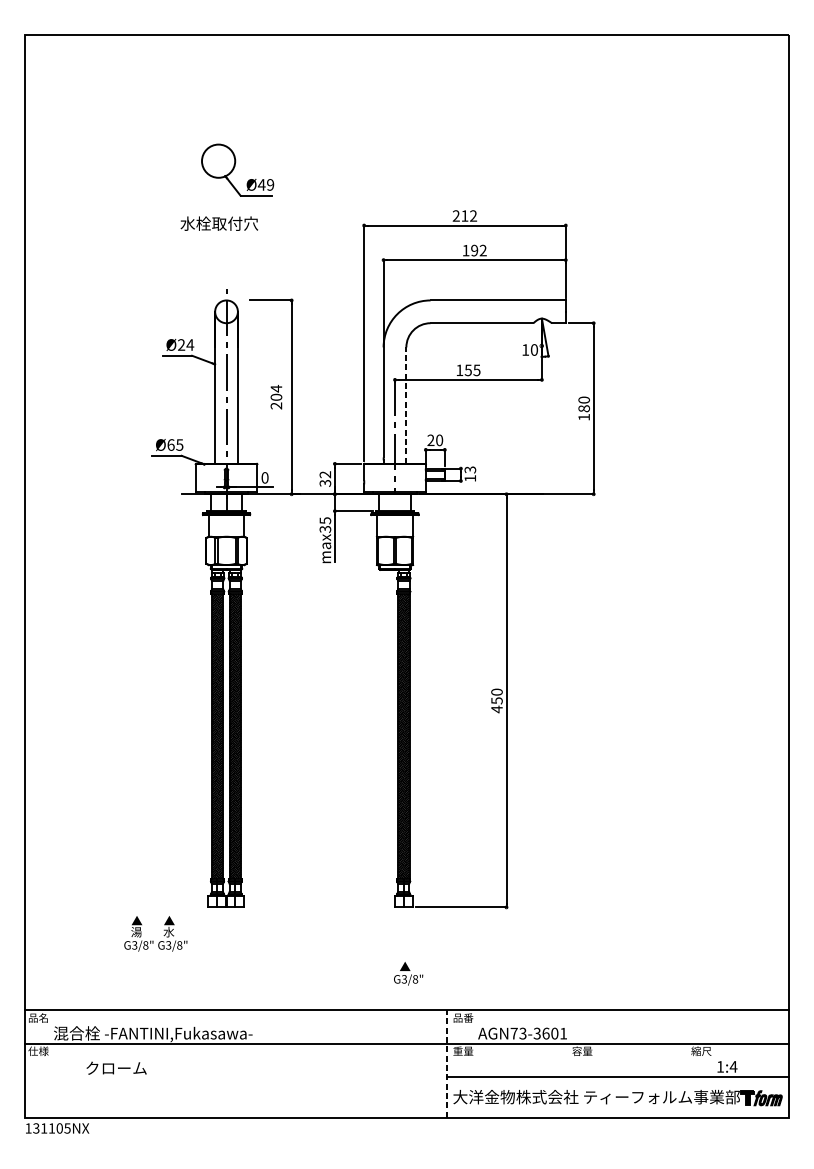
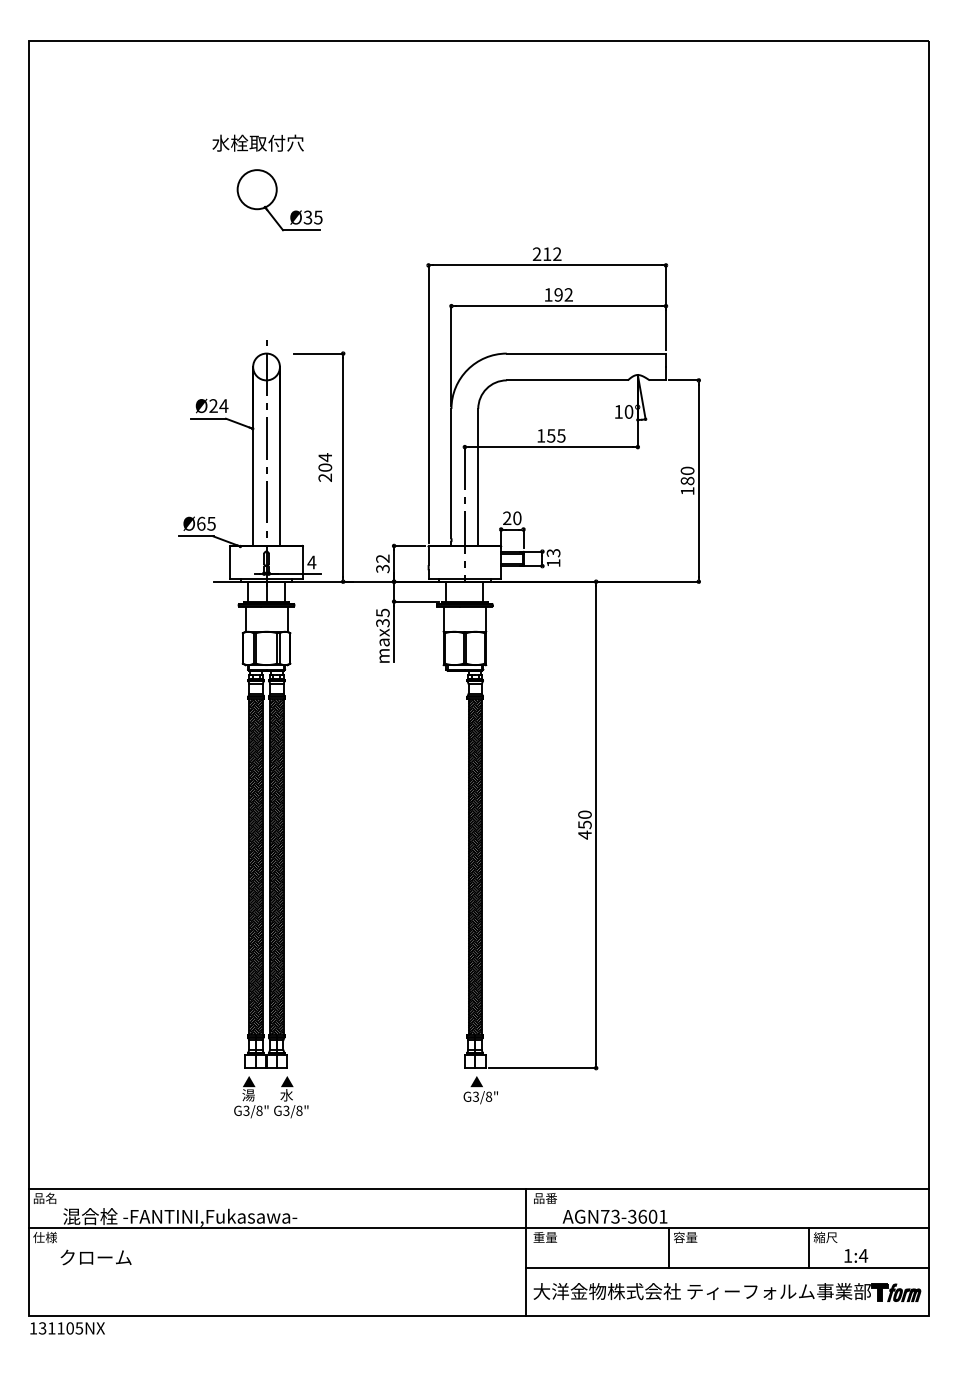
text: (265, 184) -> (312, 217), Ø49 -> Ø35
text: (218, 223) -> (257, 142), moved
line: (406, 404) -> (478, 476), dashed -> solid
text: (264, 477) -> (311, 562), 0 -> 4
text: (156, 934) -> (271, 1097), moved
text: (408, 973) -> (480, 1090), moved
line: (568, 1060) -> (669, 1248), added
line: (687, 1060) -> (809, 1248), added
line: (446, 1063) -> (525, 1252), dashed -> solid
text: (116, 1068) -> (95, 1257), moved

